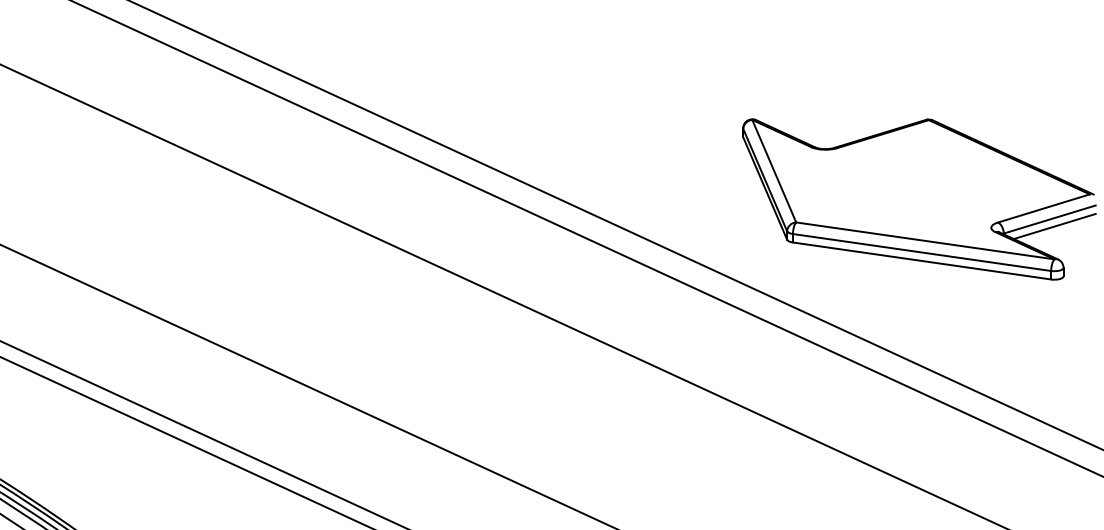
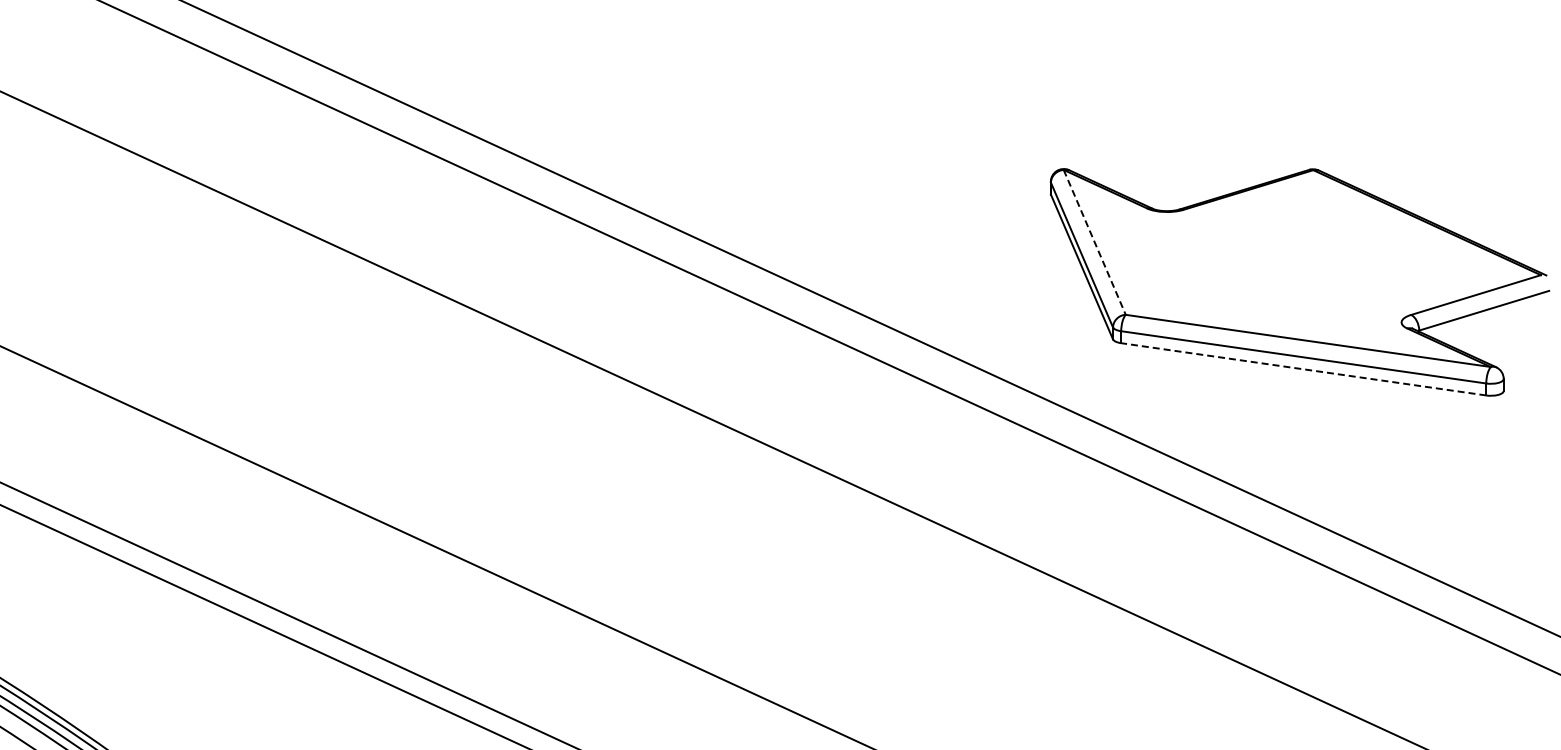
line: (774, 171) -> (1094, 242), solid -> dashed
line: (1054, 226) -> (1491, 320), removed
line: (921, 261) -> (1303, 369), solid -> dashed

